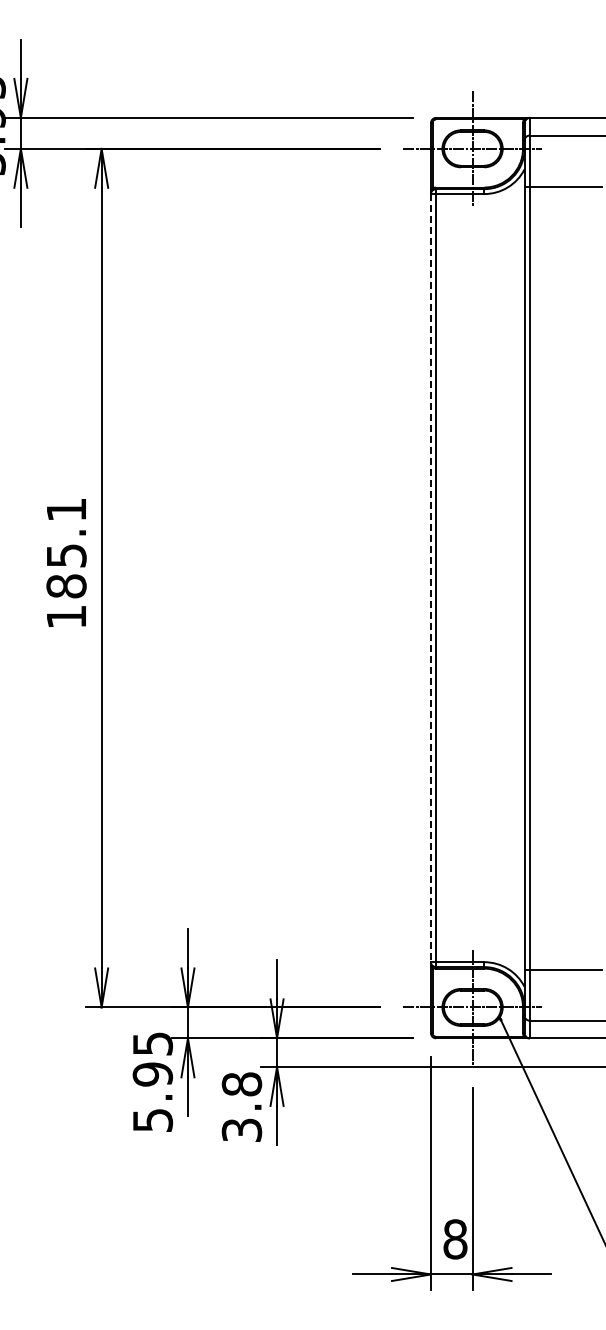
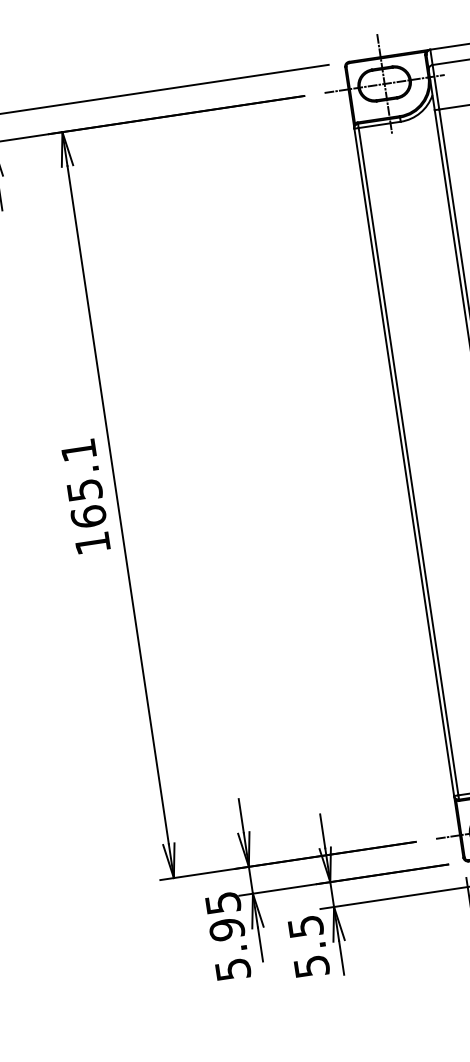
line: (430, 578) -> (403, 462), dashed -> solid
text: (66, 586) -> (88, 516), 185.1 -> 165.1
text: (241, 1106) -> (308, 945), 3.8 -> 5.5

